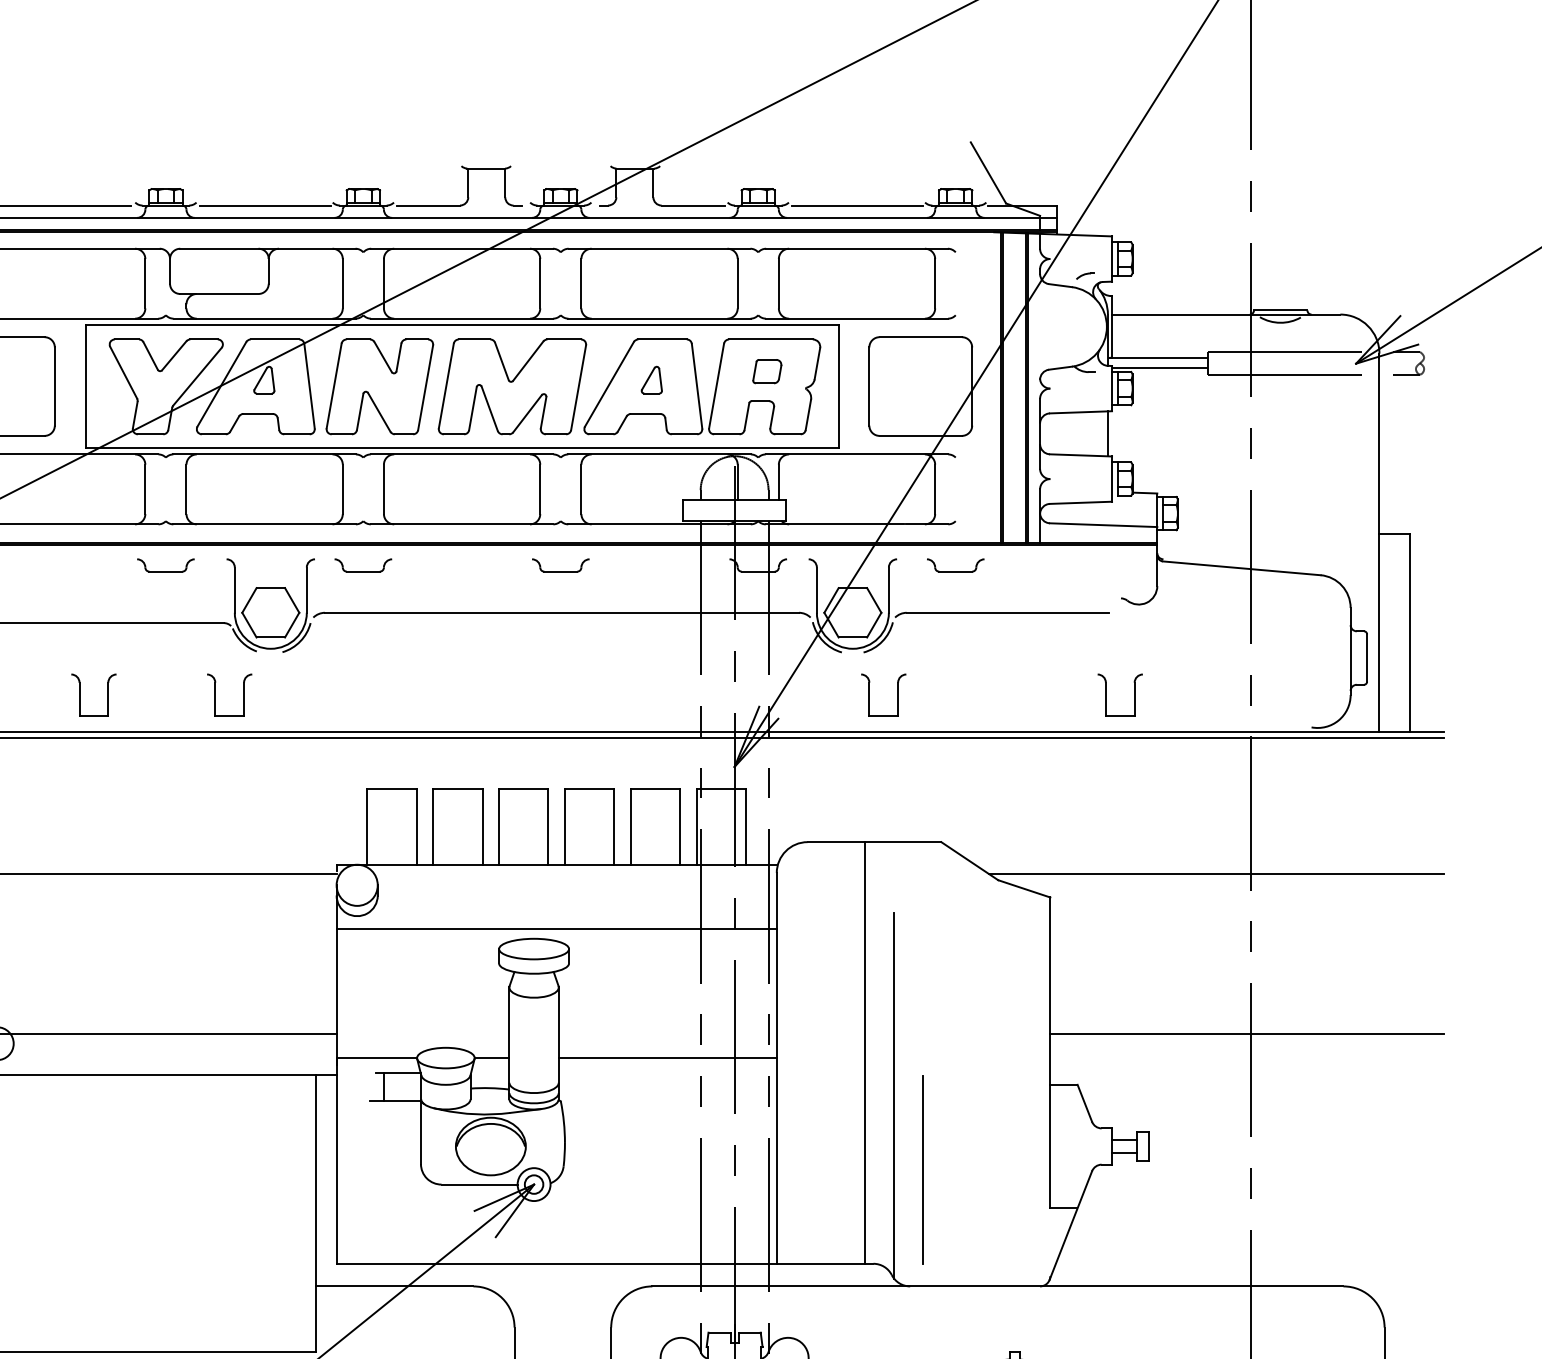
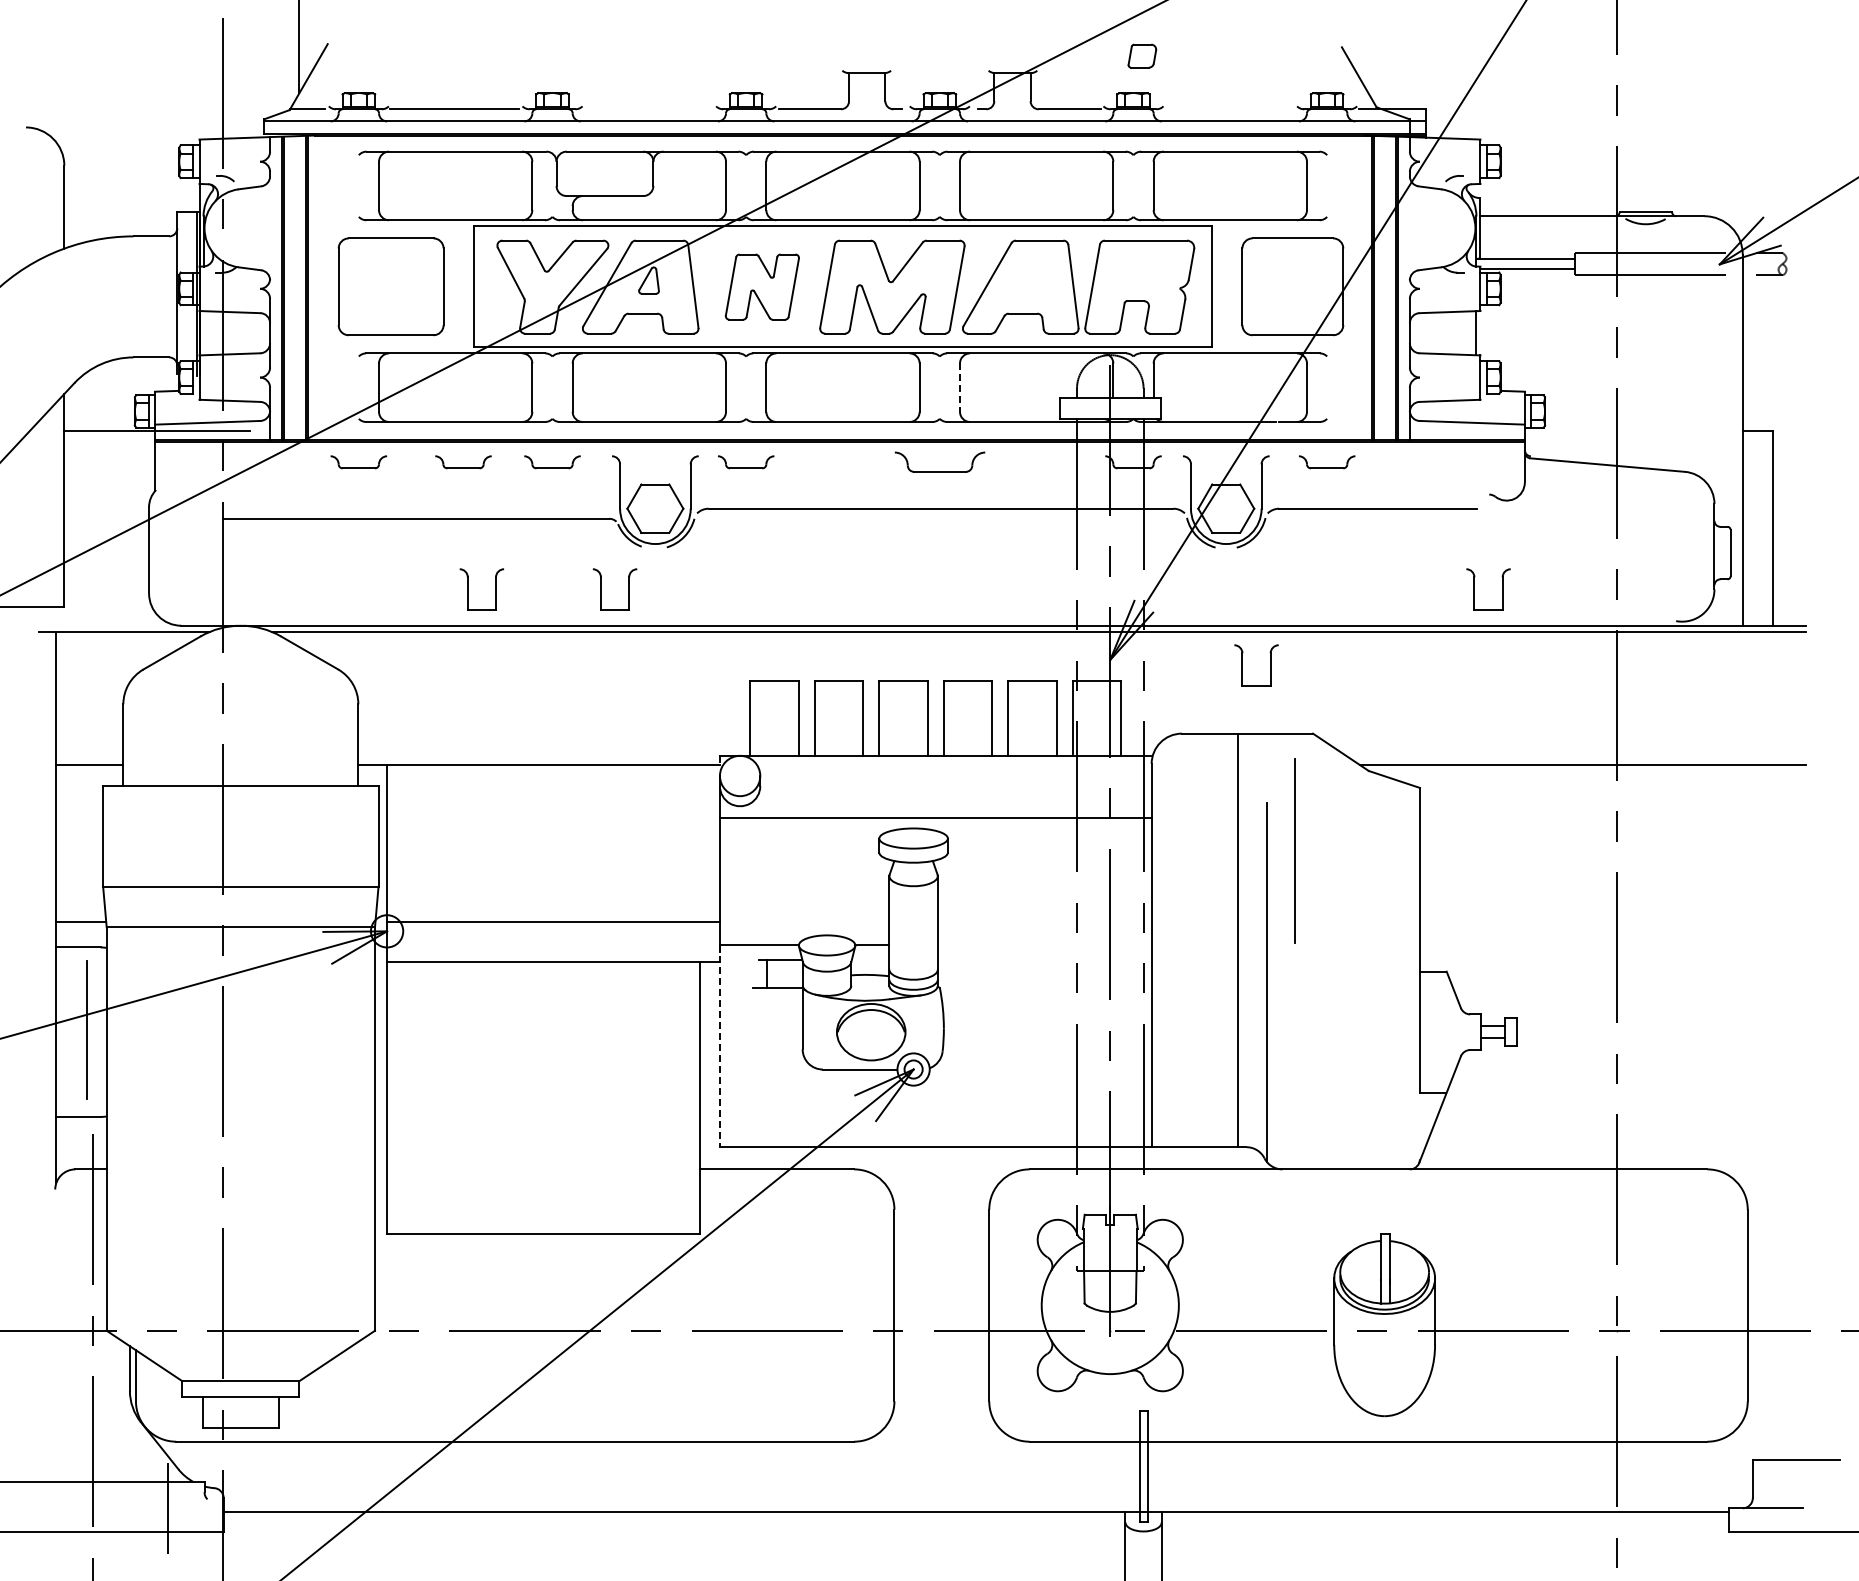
line: (264, 205) -> (649, 109), removed
line: (857, 205) -> (1230, 109), removed
part: (767, 370) -> (1142, 55), moved
part: (651, 380) -> (1028, 280), removed
part: (380, 386) -> (762, 286), size x0.7
line: (581, 490) -> (960, 388), solid -> dashed
part: (75, 565) -> (463, 462), added
part: (560, 565) -> (939, 462), size x1.6
part: (869, 695) -> (1242, 665), moved
line: (1246, 1034) -> (1612, 922), removed
line: (667, 1058) -> (1044, 945), removed
line: (336, 1161) -> (719, 1046), solid -> dashed
line: (922, 1169) -> (1294, 850), moved

